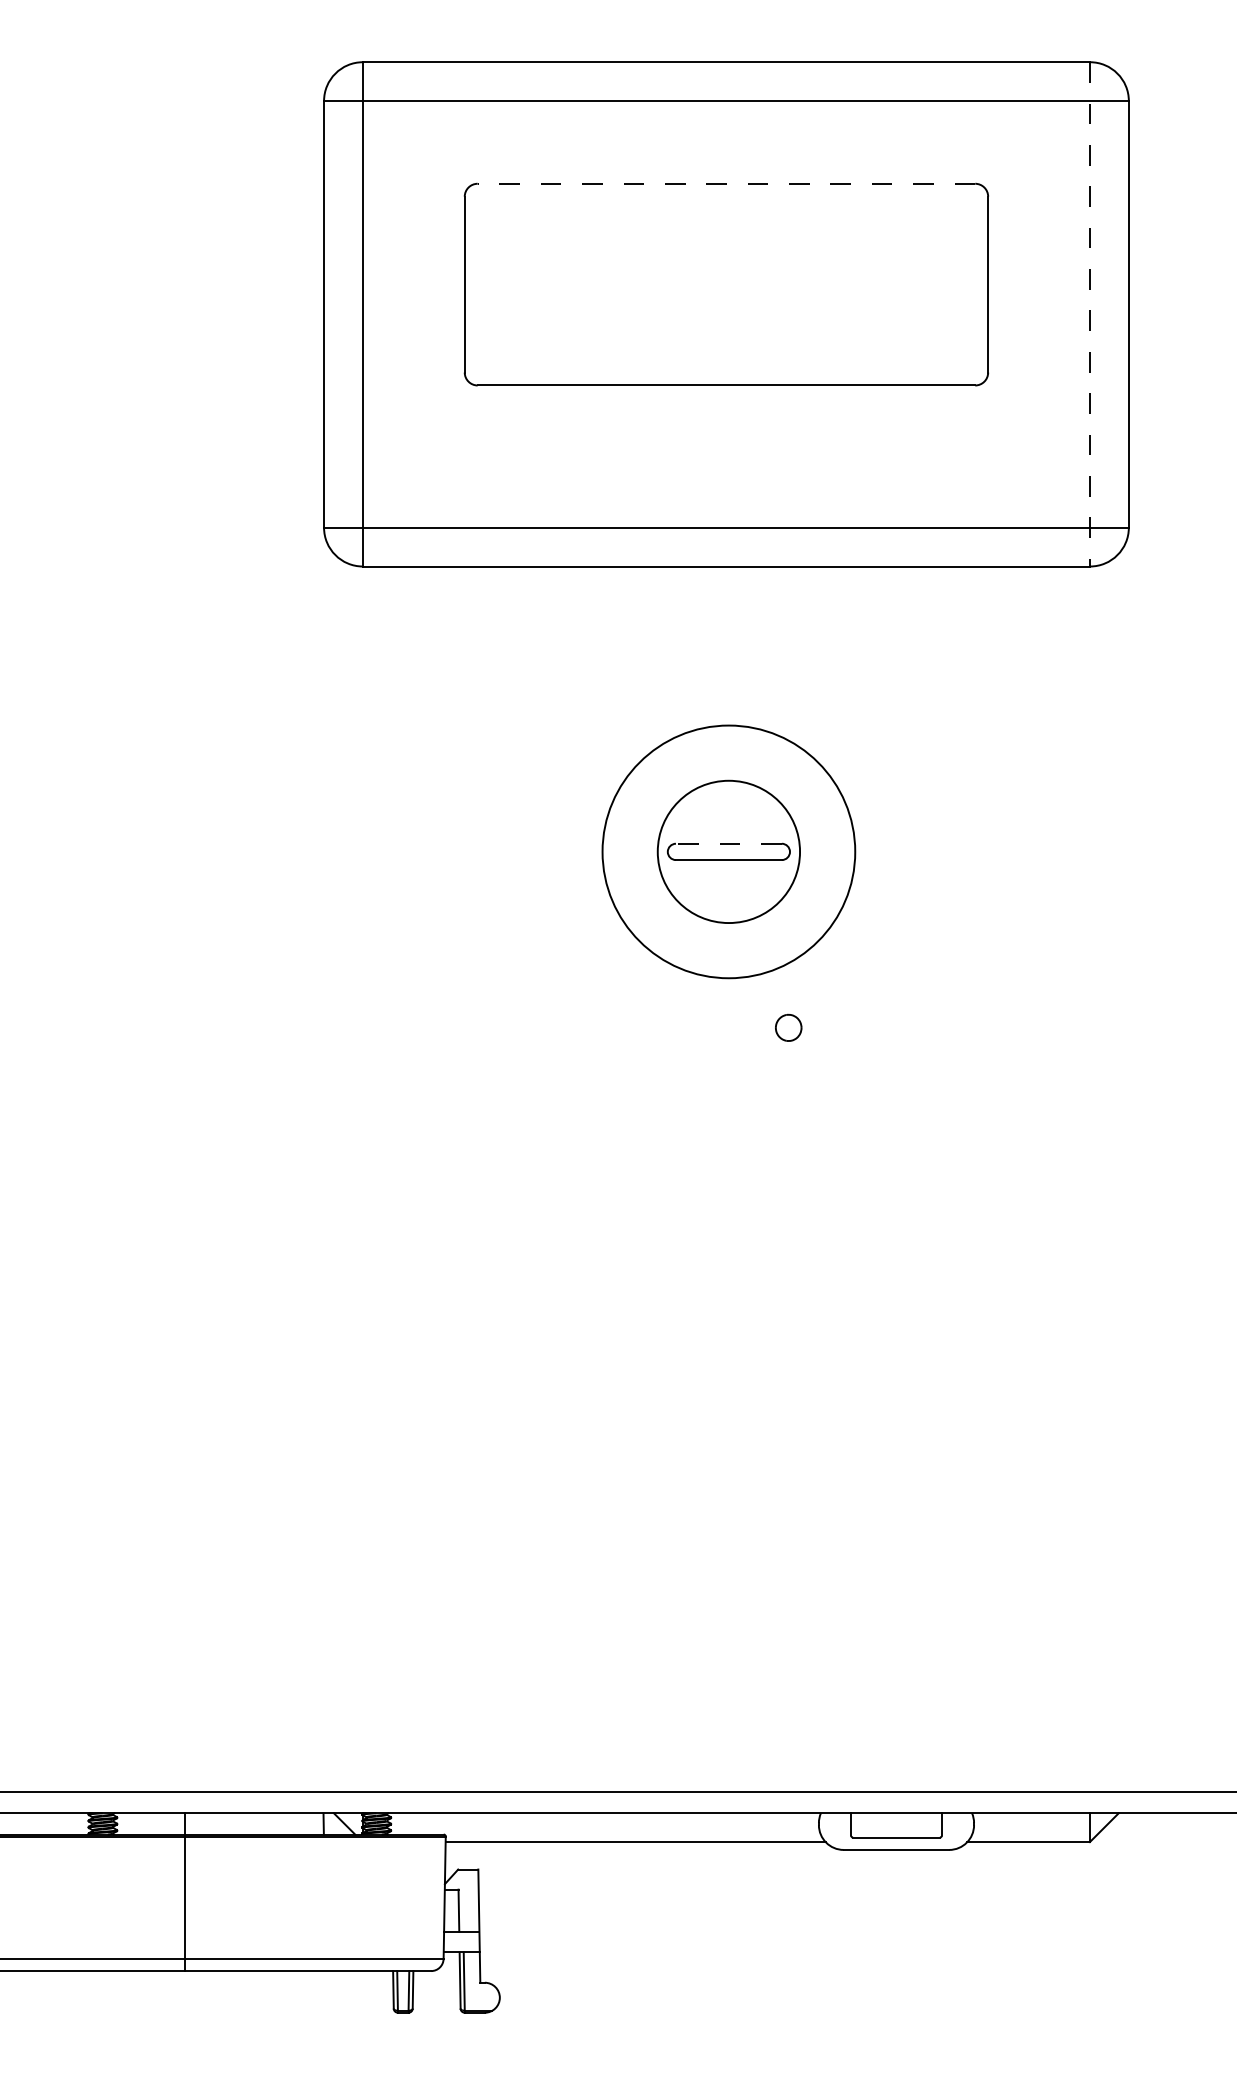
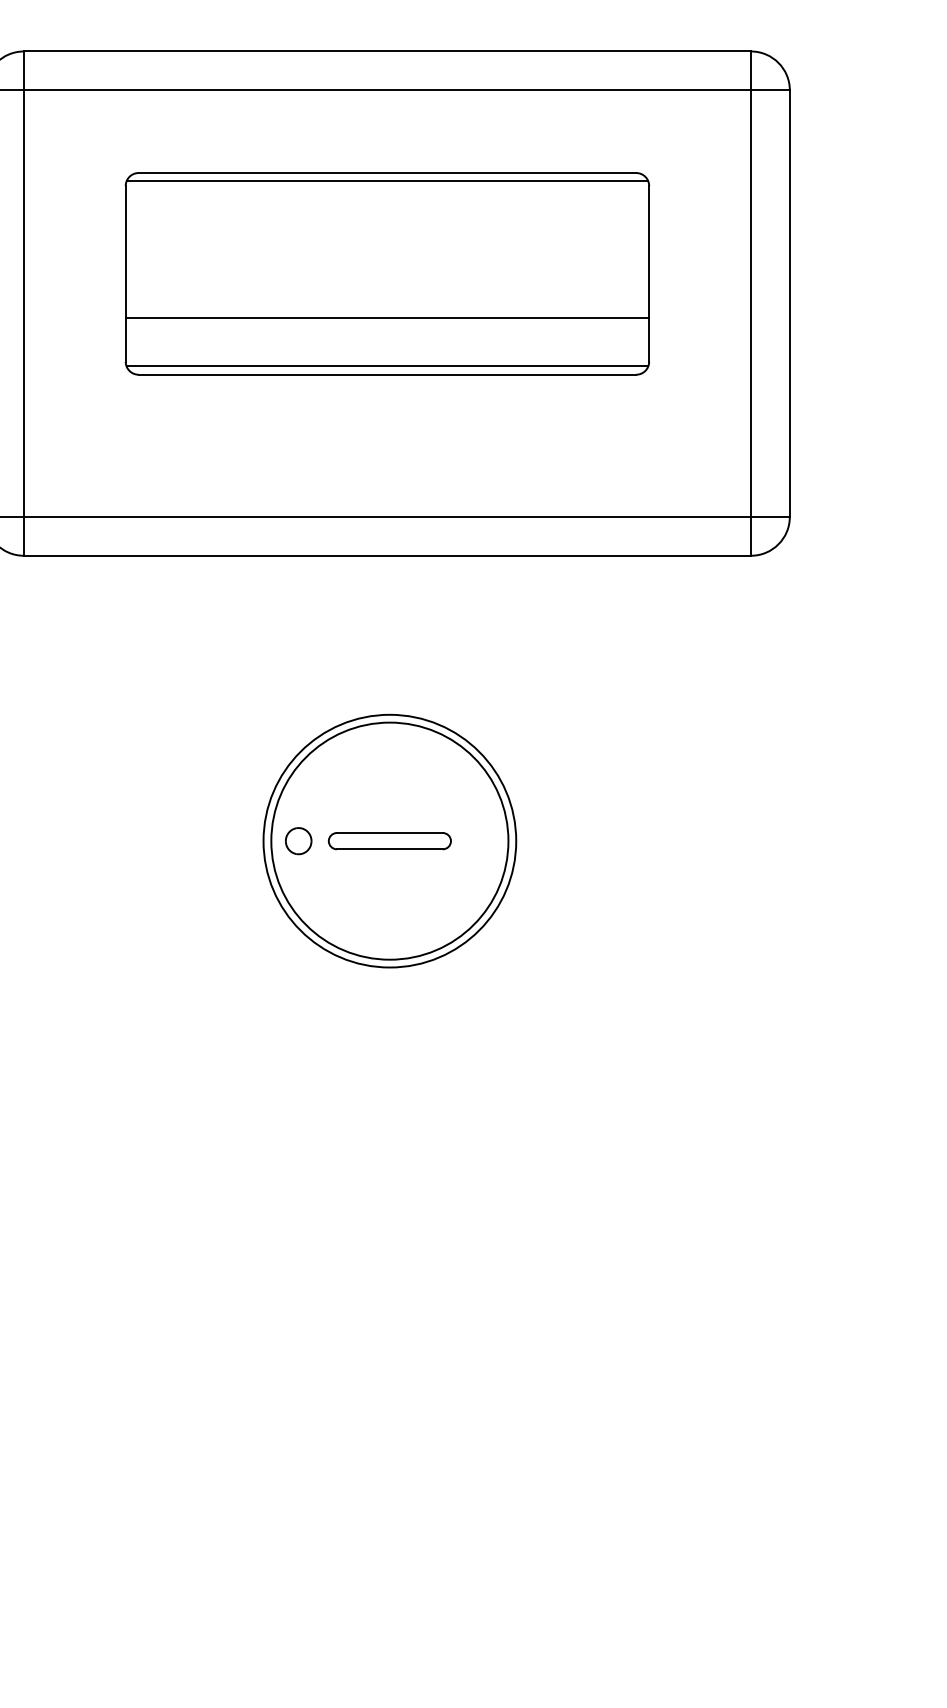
line: (726, 183) -> (387, 172), dashed -> solid
line: (726, 192) -> (387, 181), added
line: (1090, 314) -> (751, 303), dashed -> solid
line: (726, 329) -> (387, 318), added
line: (726, 377) -> (387, 366), added
line: (728, 843) -> (389, 832), dashed -> solid
circle: (728, 851) -> (389, 840), size x1.67
part: (788, 1027) -> (298, 840), moved

